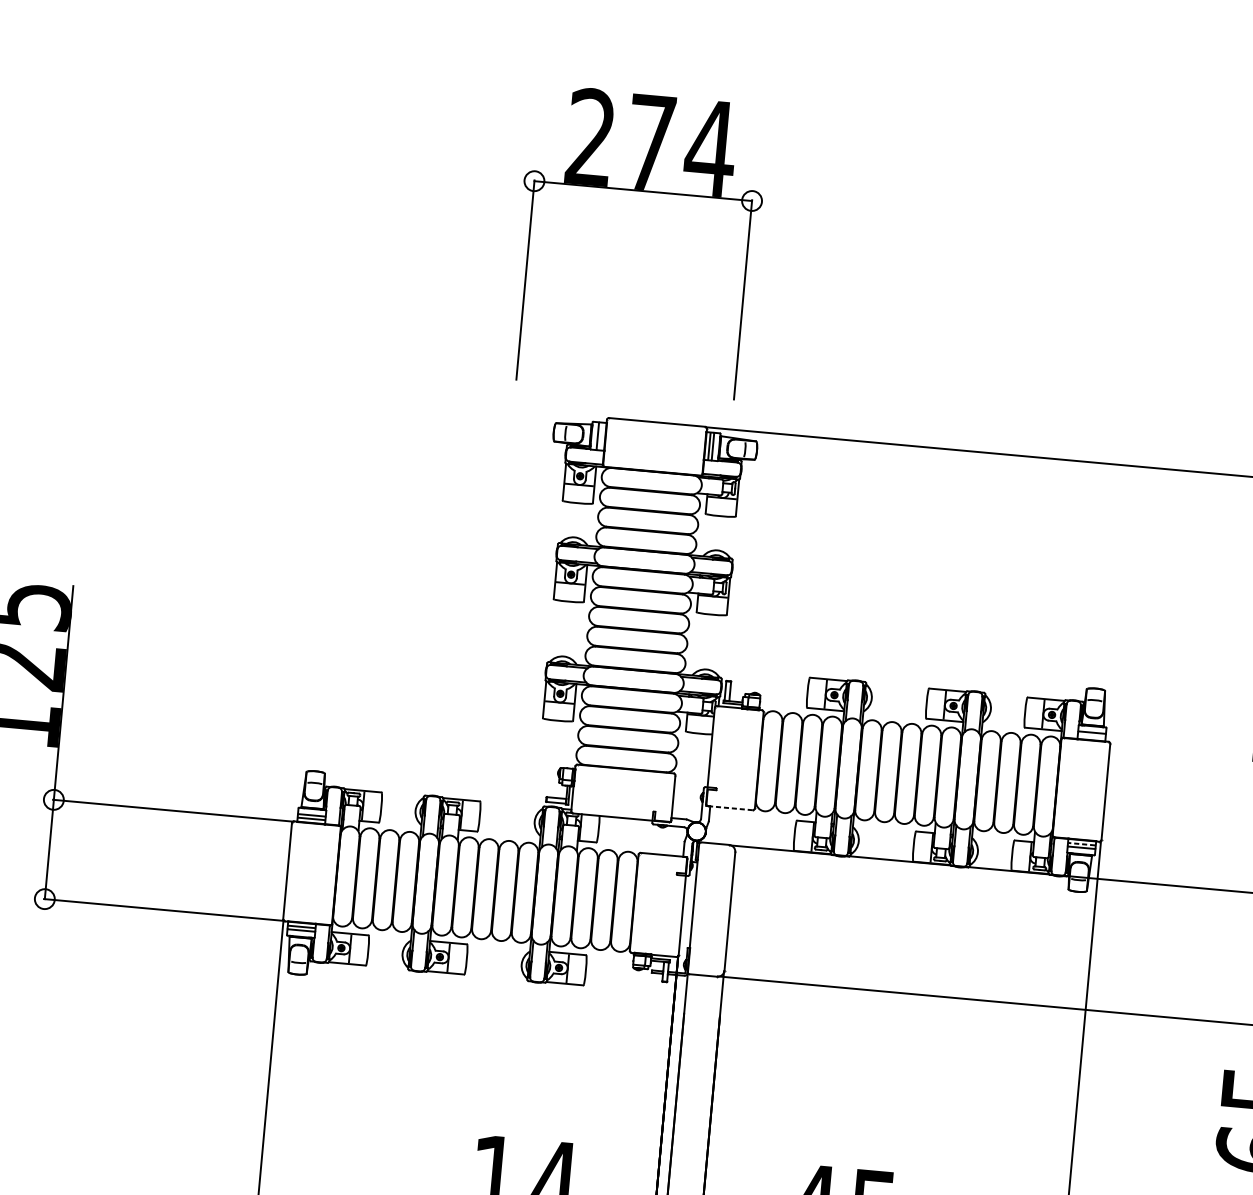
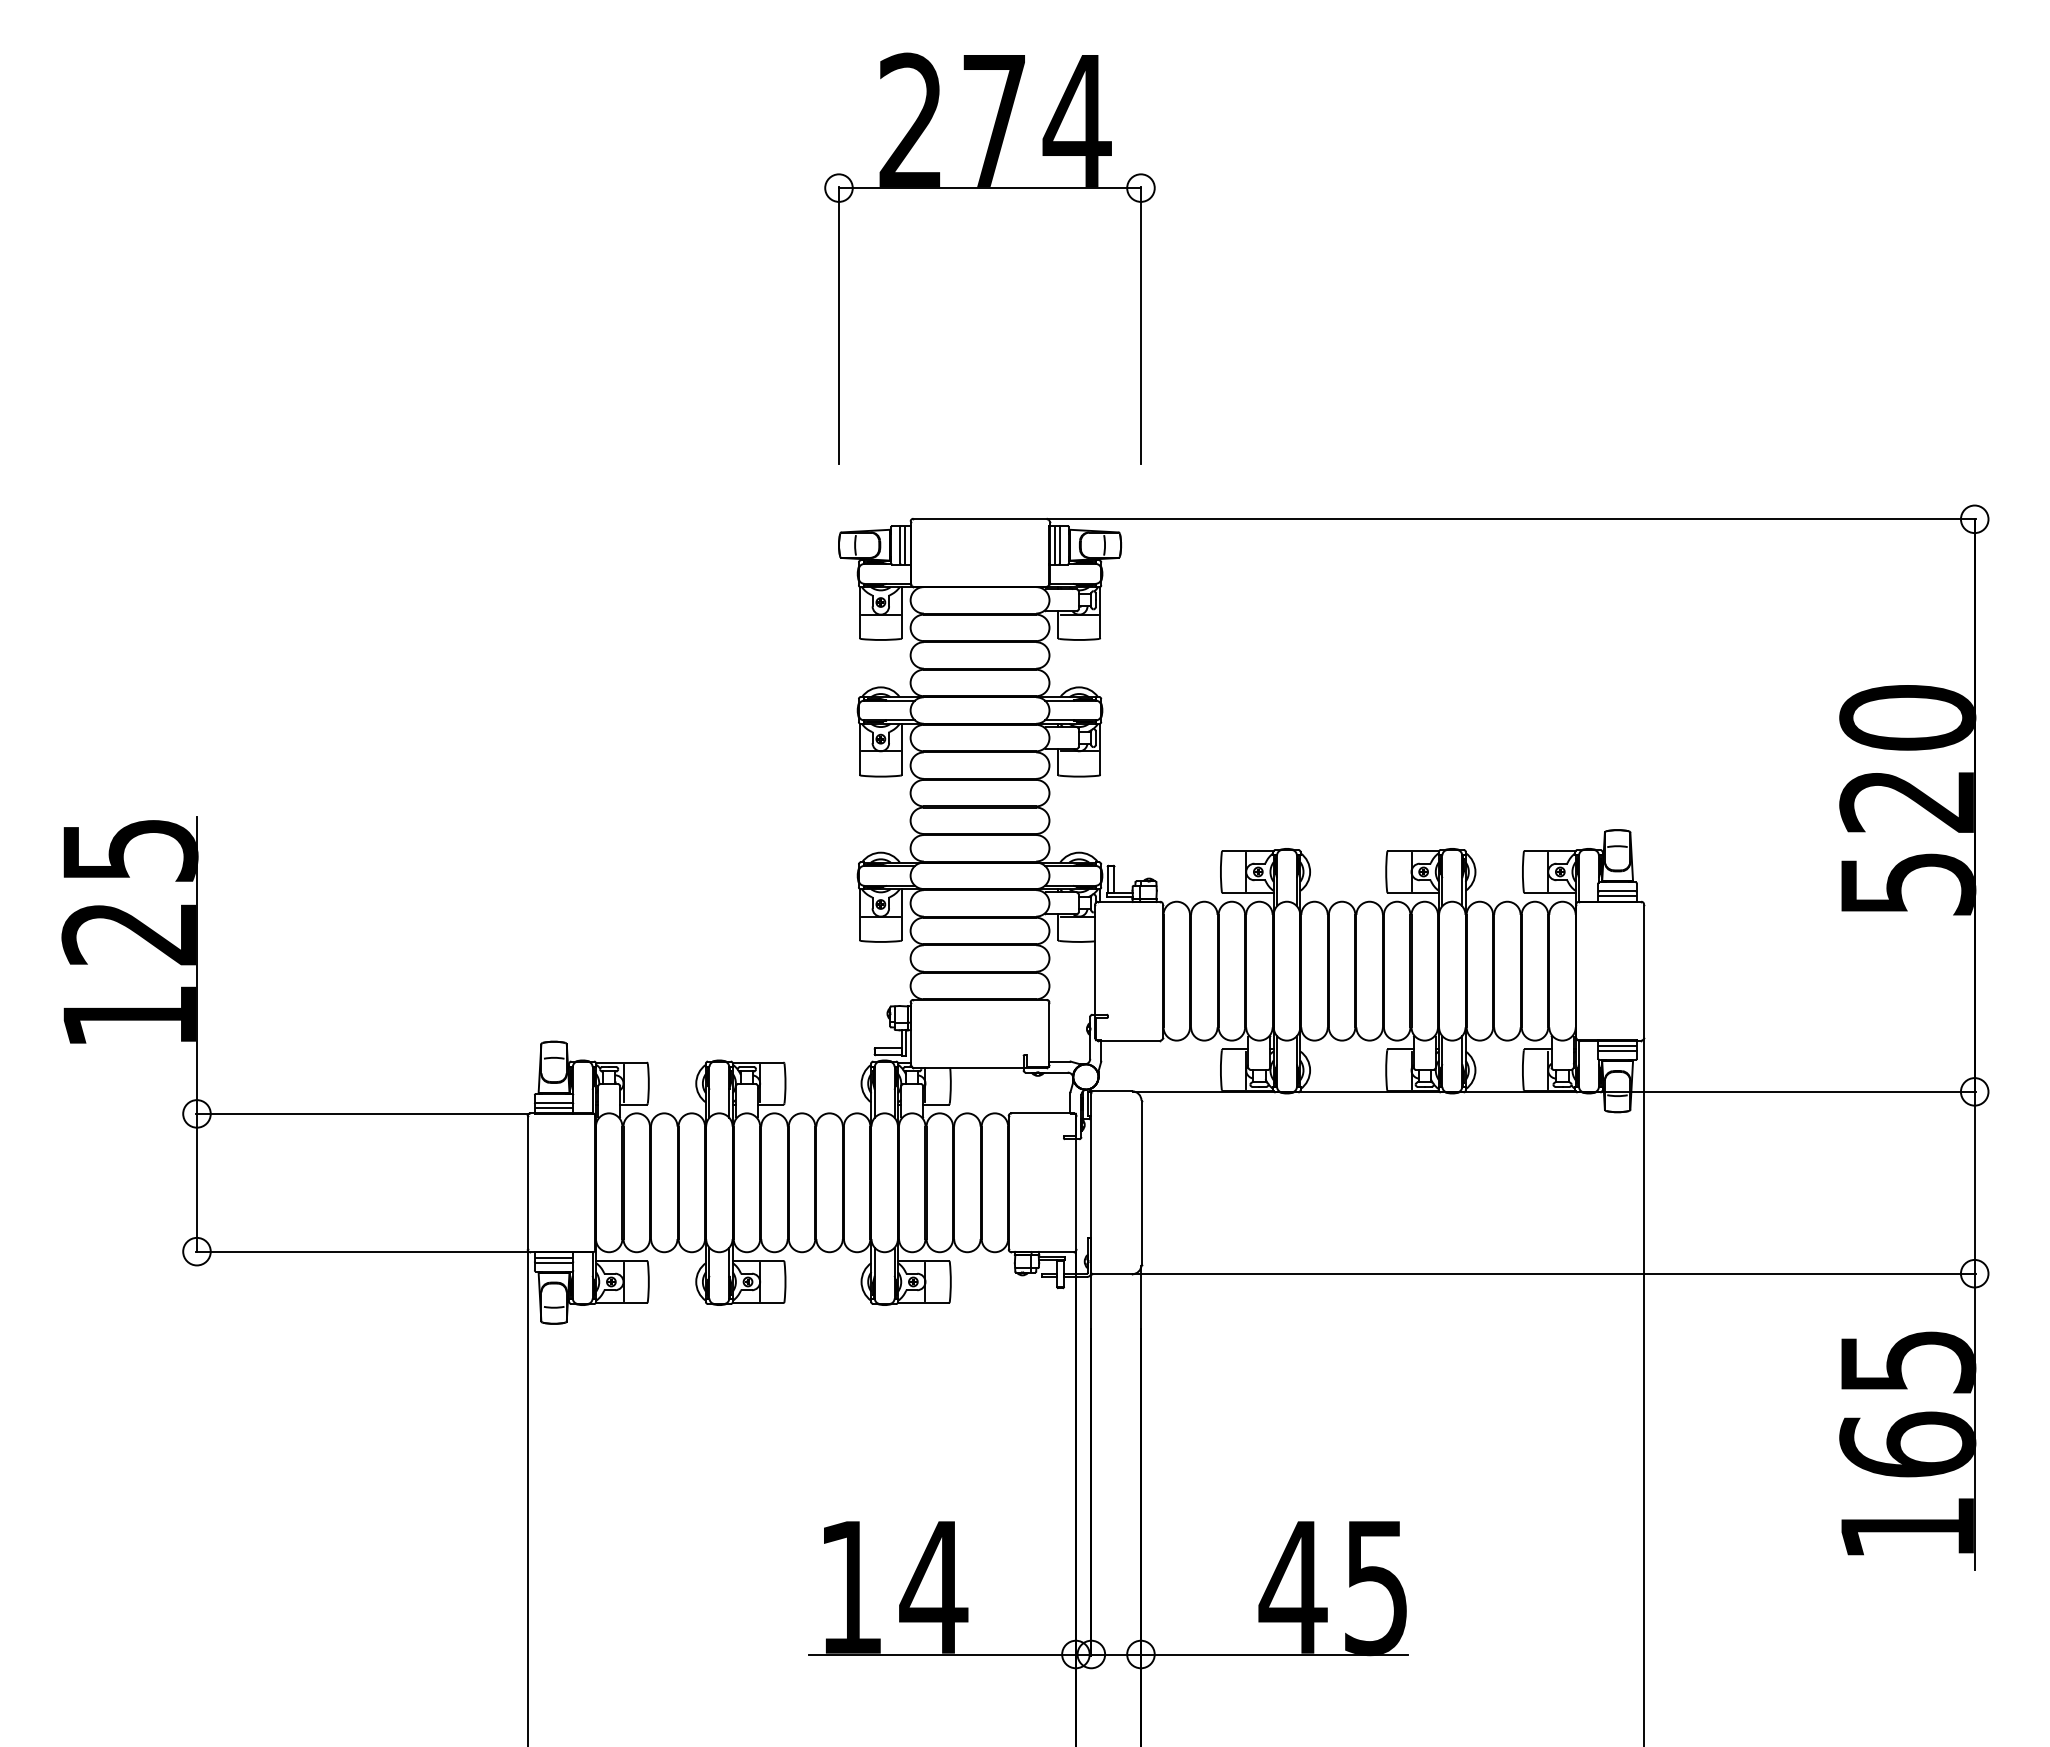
part: (642, 191) -> (989, 188), moved
line: (601, 436) -> (905, 544), added
line: (1091, 736) -> (1617, 896), added
line: (729, 808) -> (1128, 1040), dashed -> solid
line: (1081, 844) -> (1617, 1046), dashed -> solid

